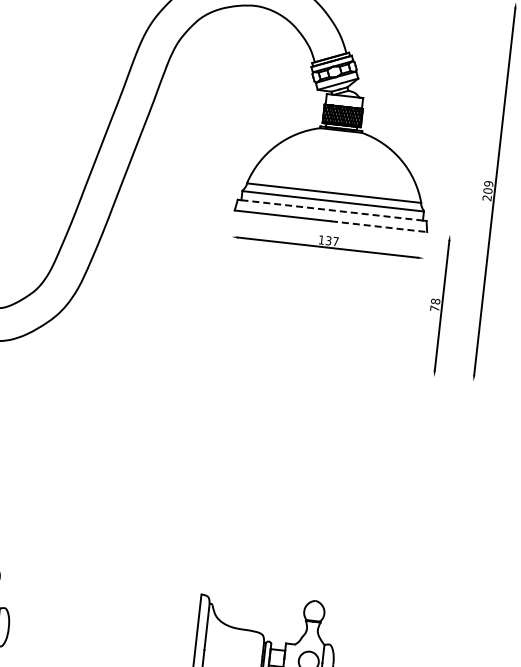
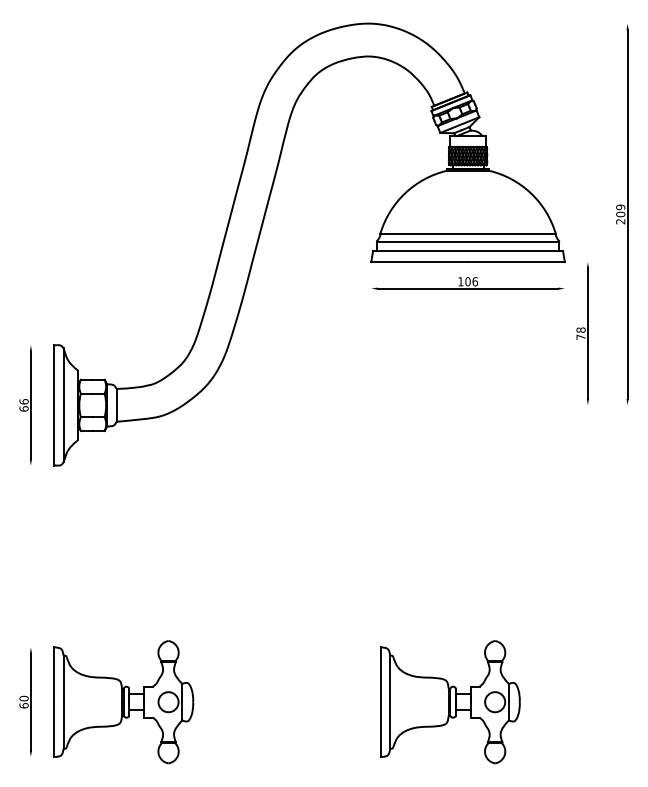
line: (332, 210) -> (468, 251), dashed -> solid
line: (379, 227) -> (516, 262), dashed -> solid
text: (332, 240) -> (471, 281), 137 -> 106

